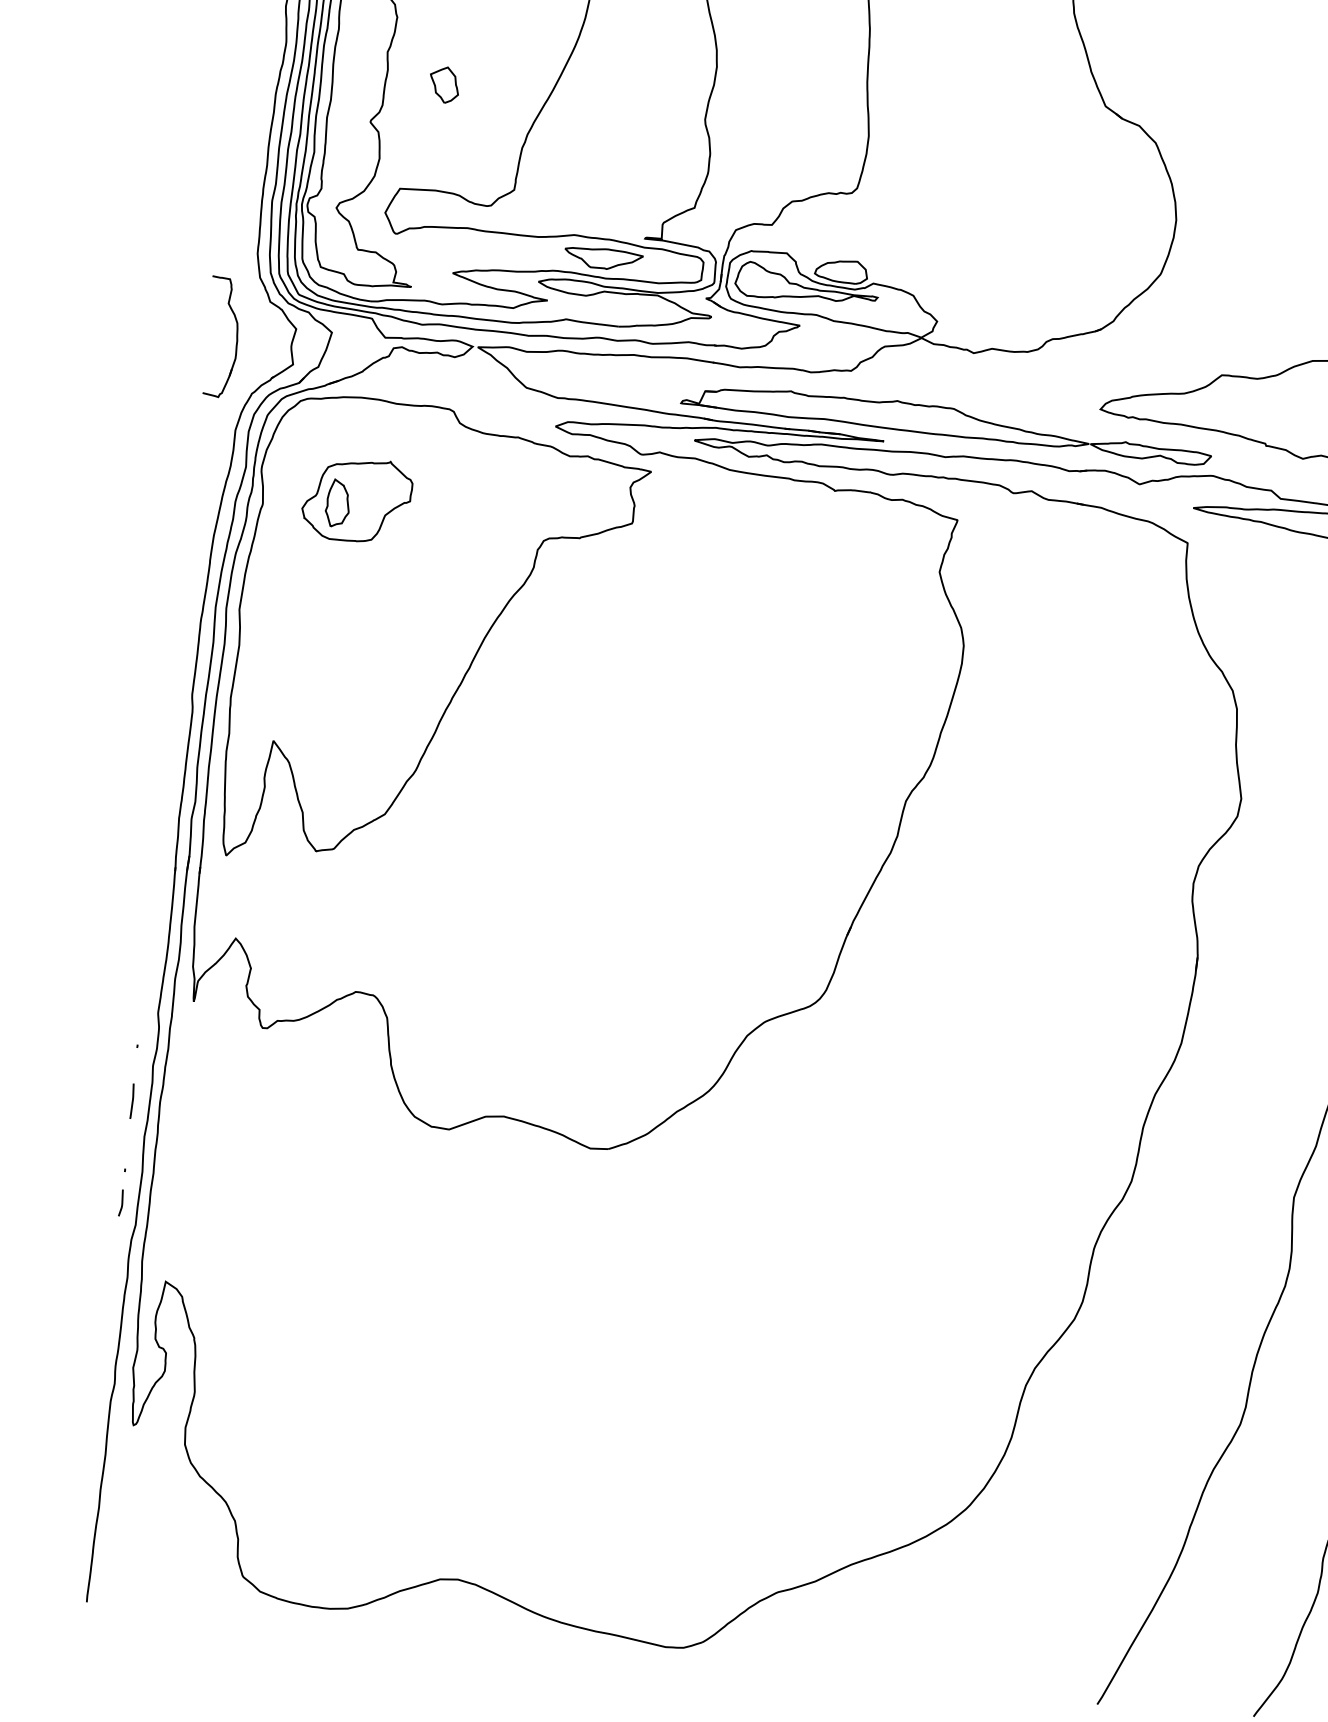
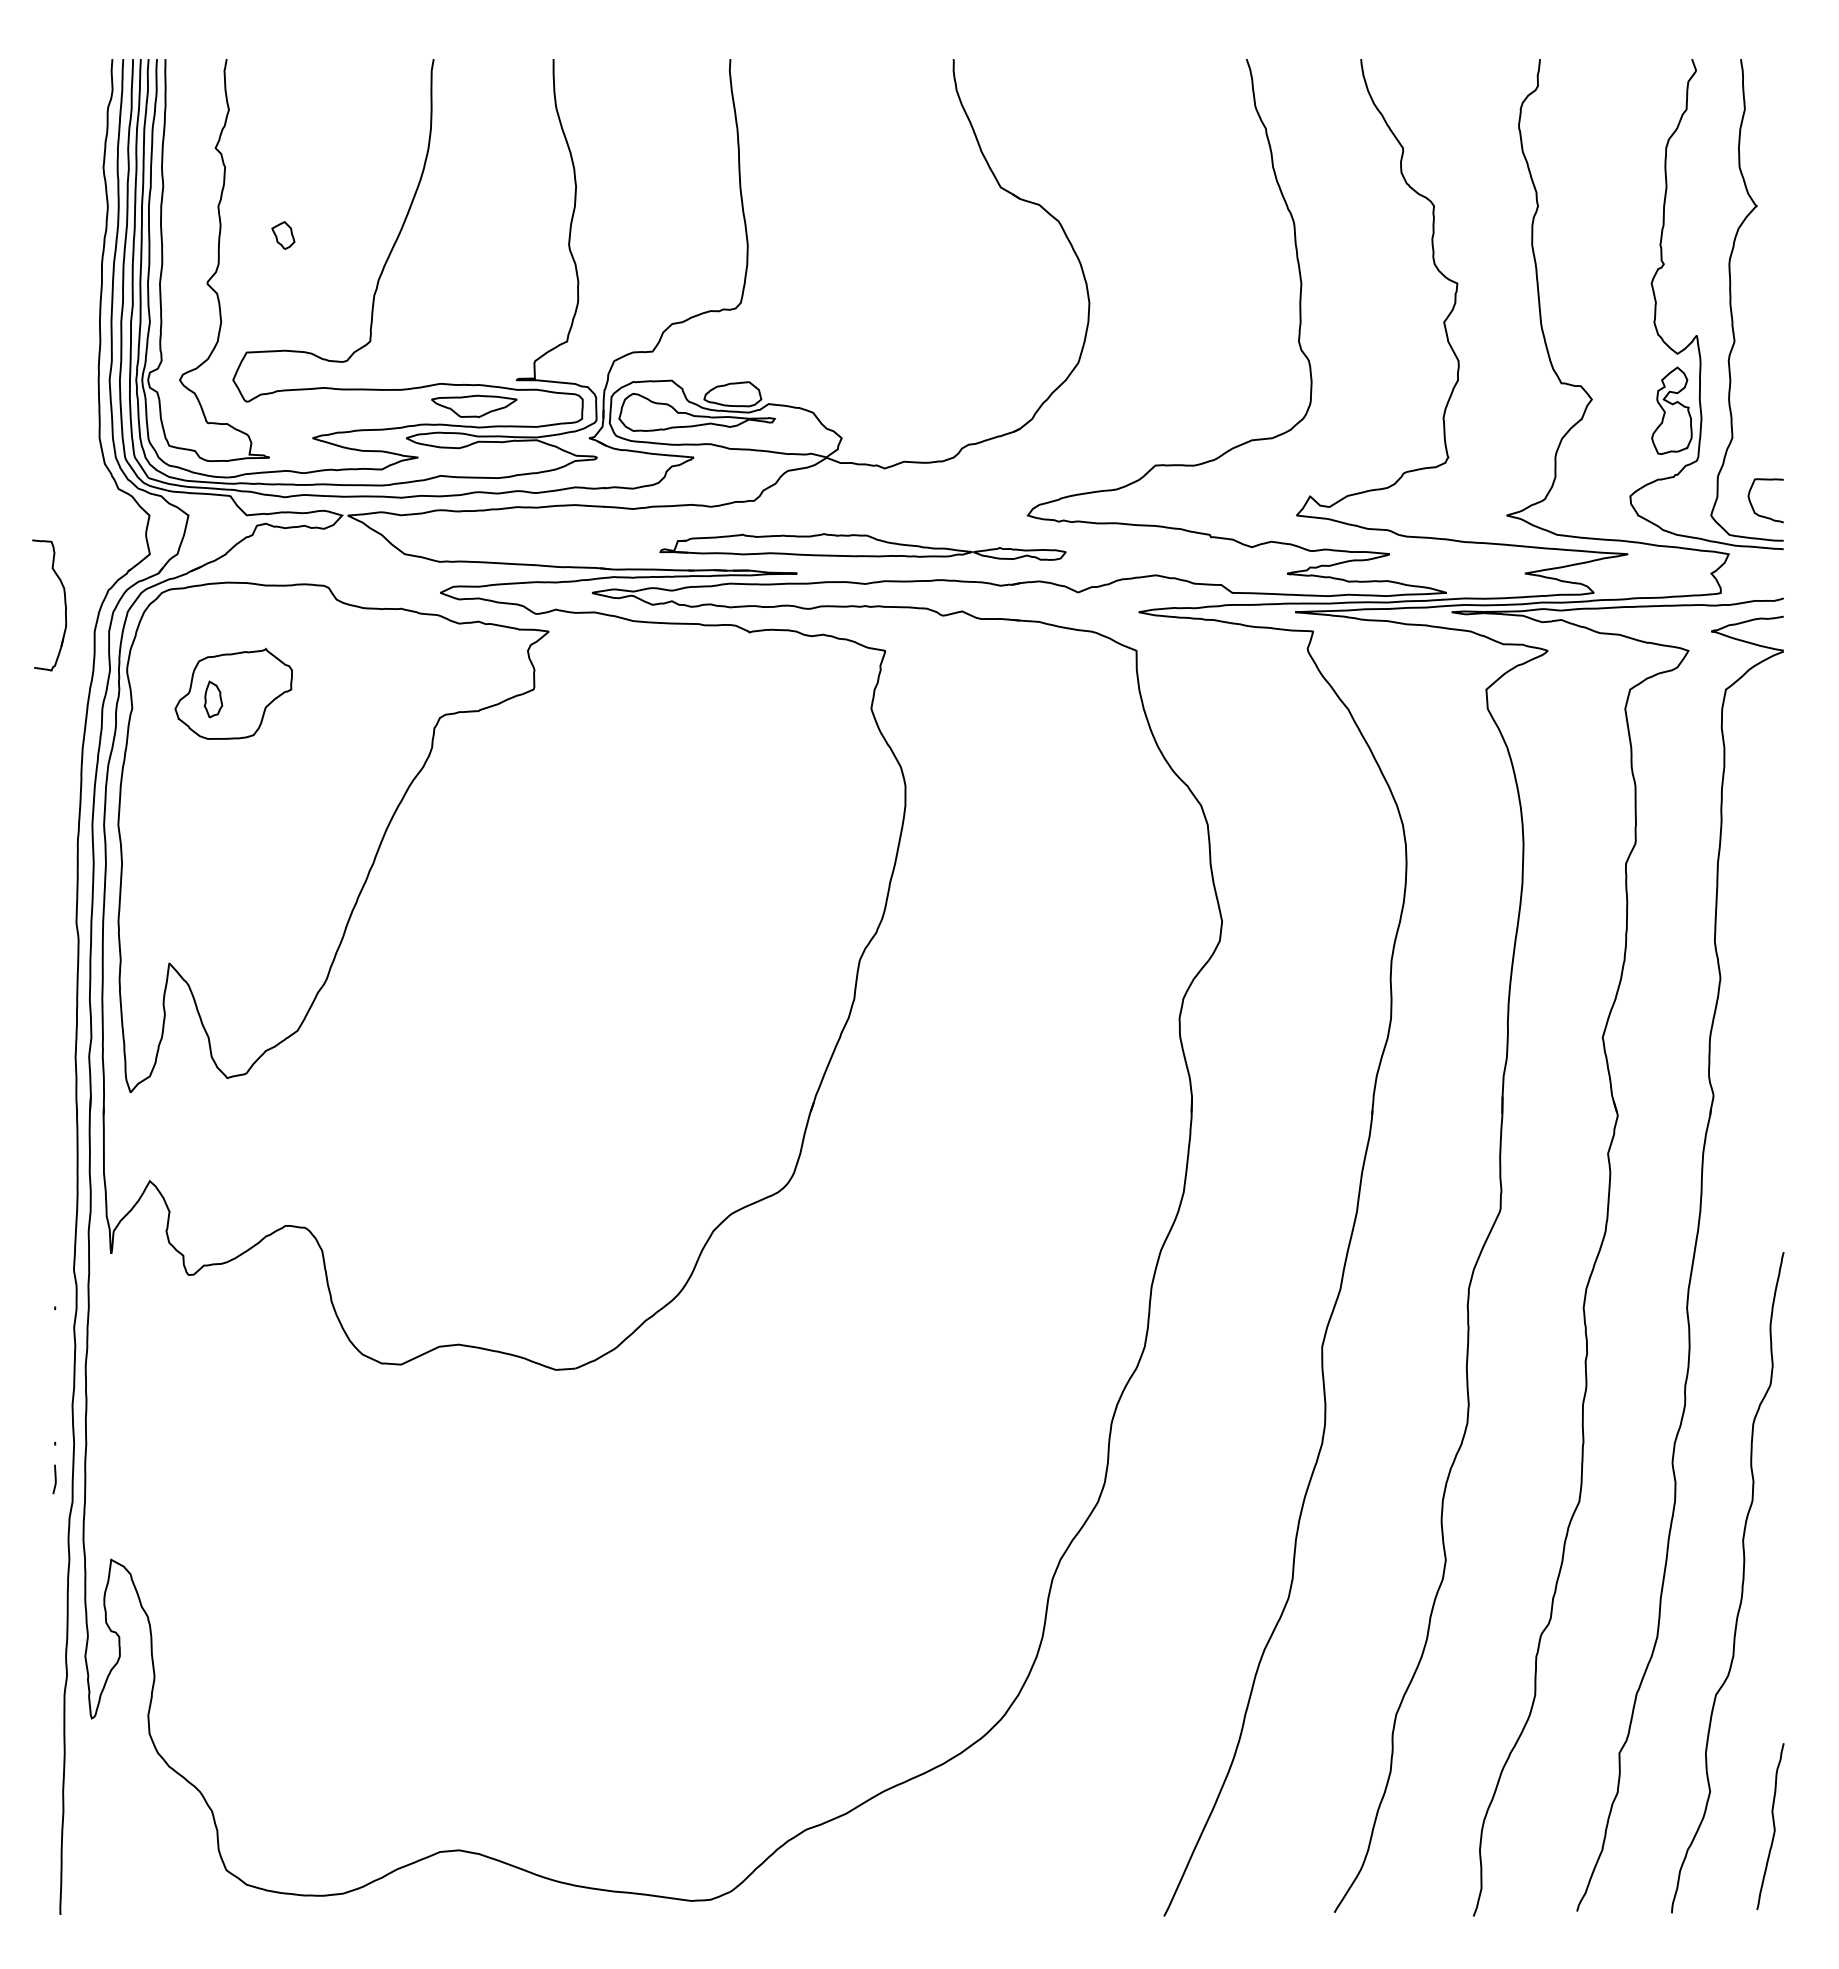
part: (444, 84) -> (283, 235), size x0.7
part: (236, 338) -> (64, 605), moved
part: (946, 422) -> (862, 546), size x0.7
part: (338, 503) -> (213, 699), size x0.7
line: (132, 1101) -> (55, 1368), removed

